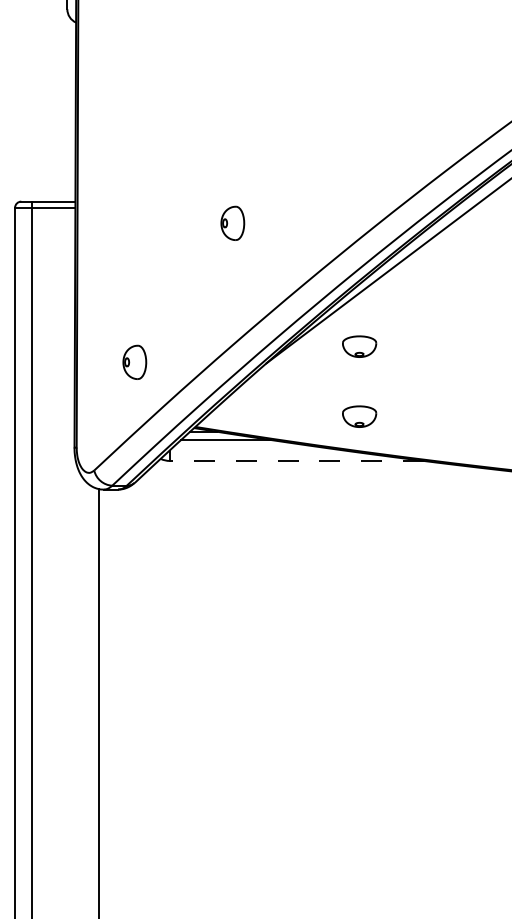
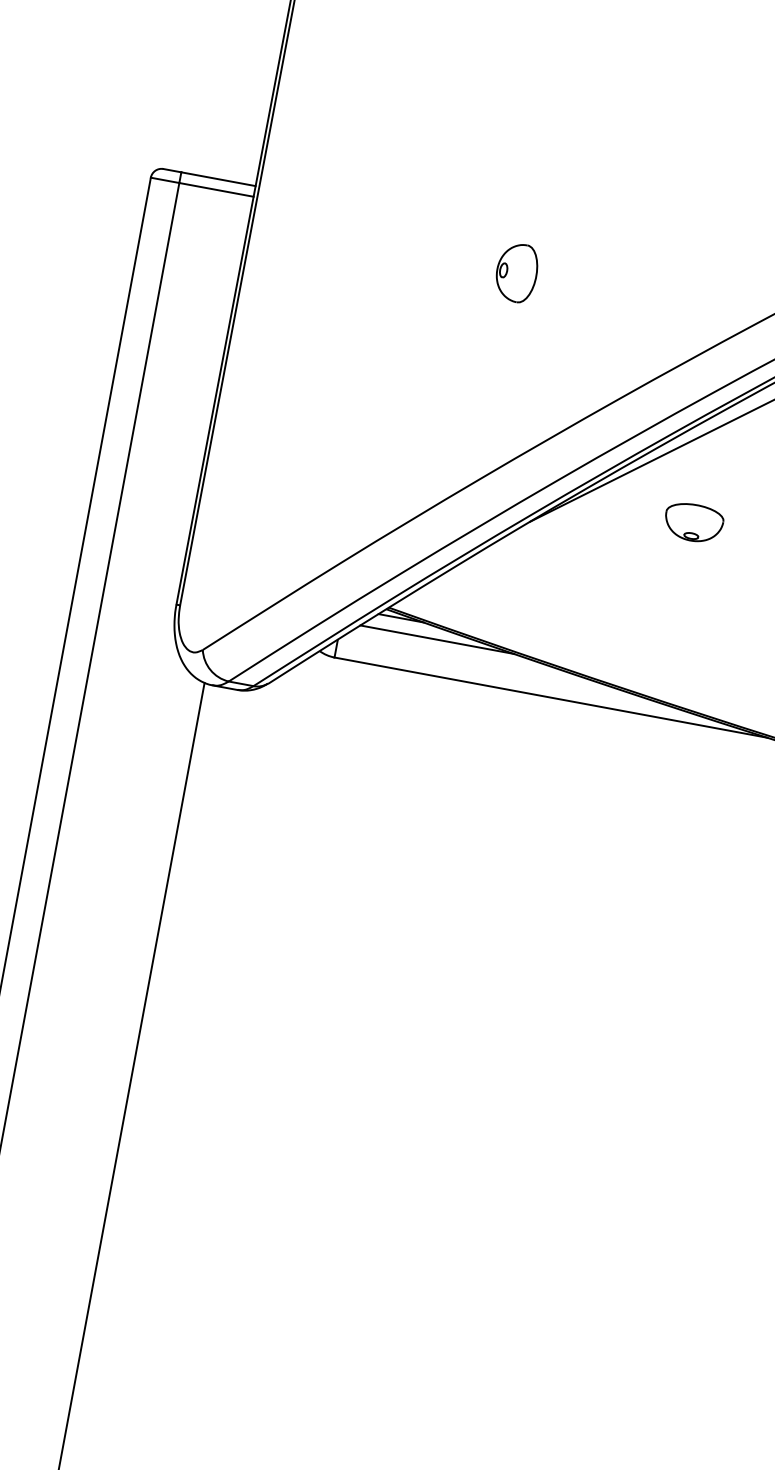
part: (134, 361) -> (305, 476), removed
part: (359, 416) -> (671, 641), removed
line: (296, 460) -> (550, 696), dashed -> solid

